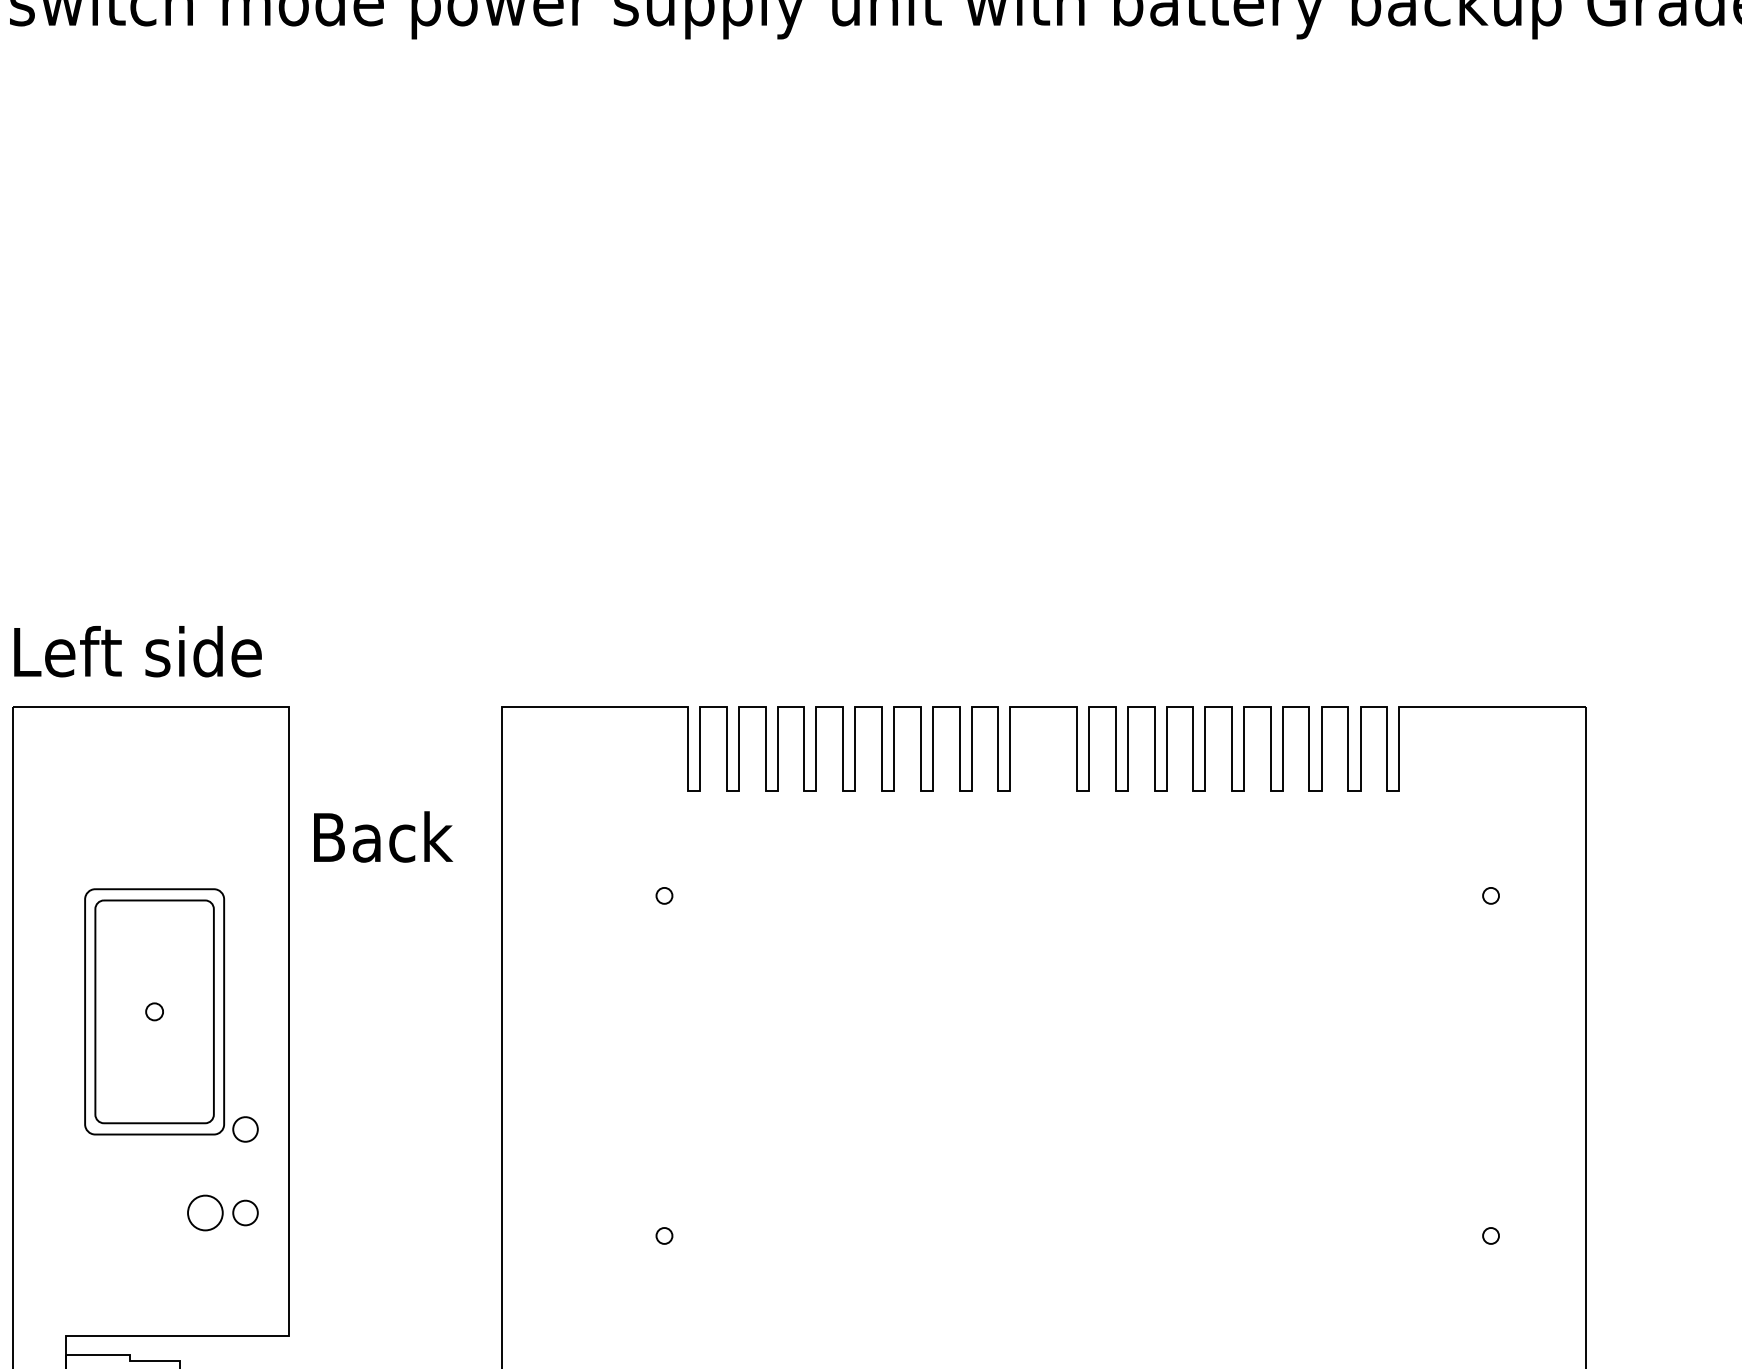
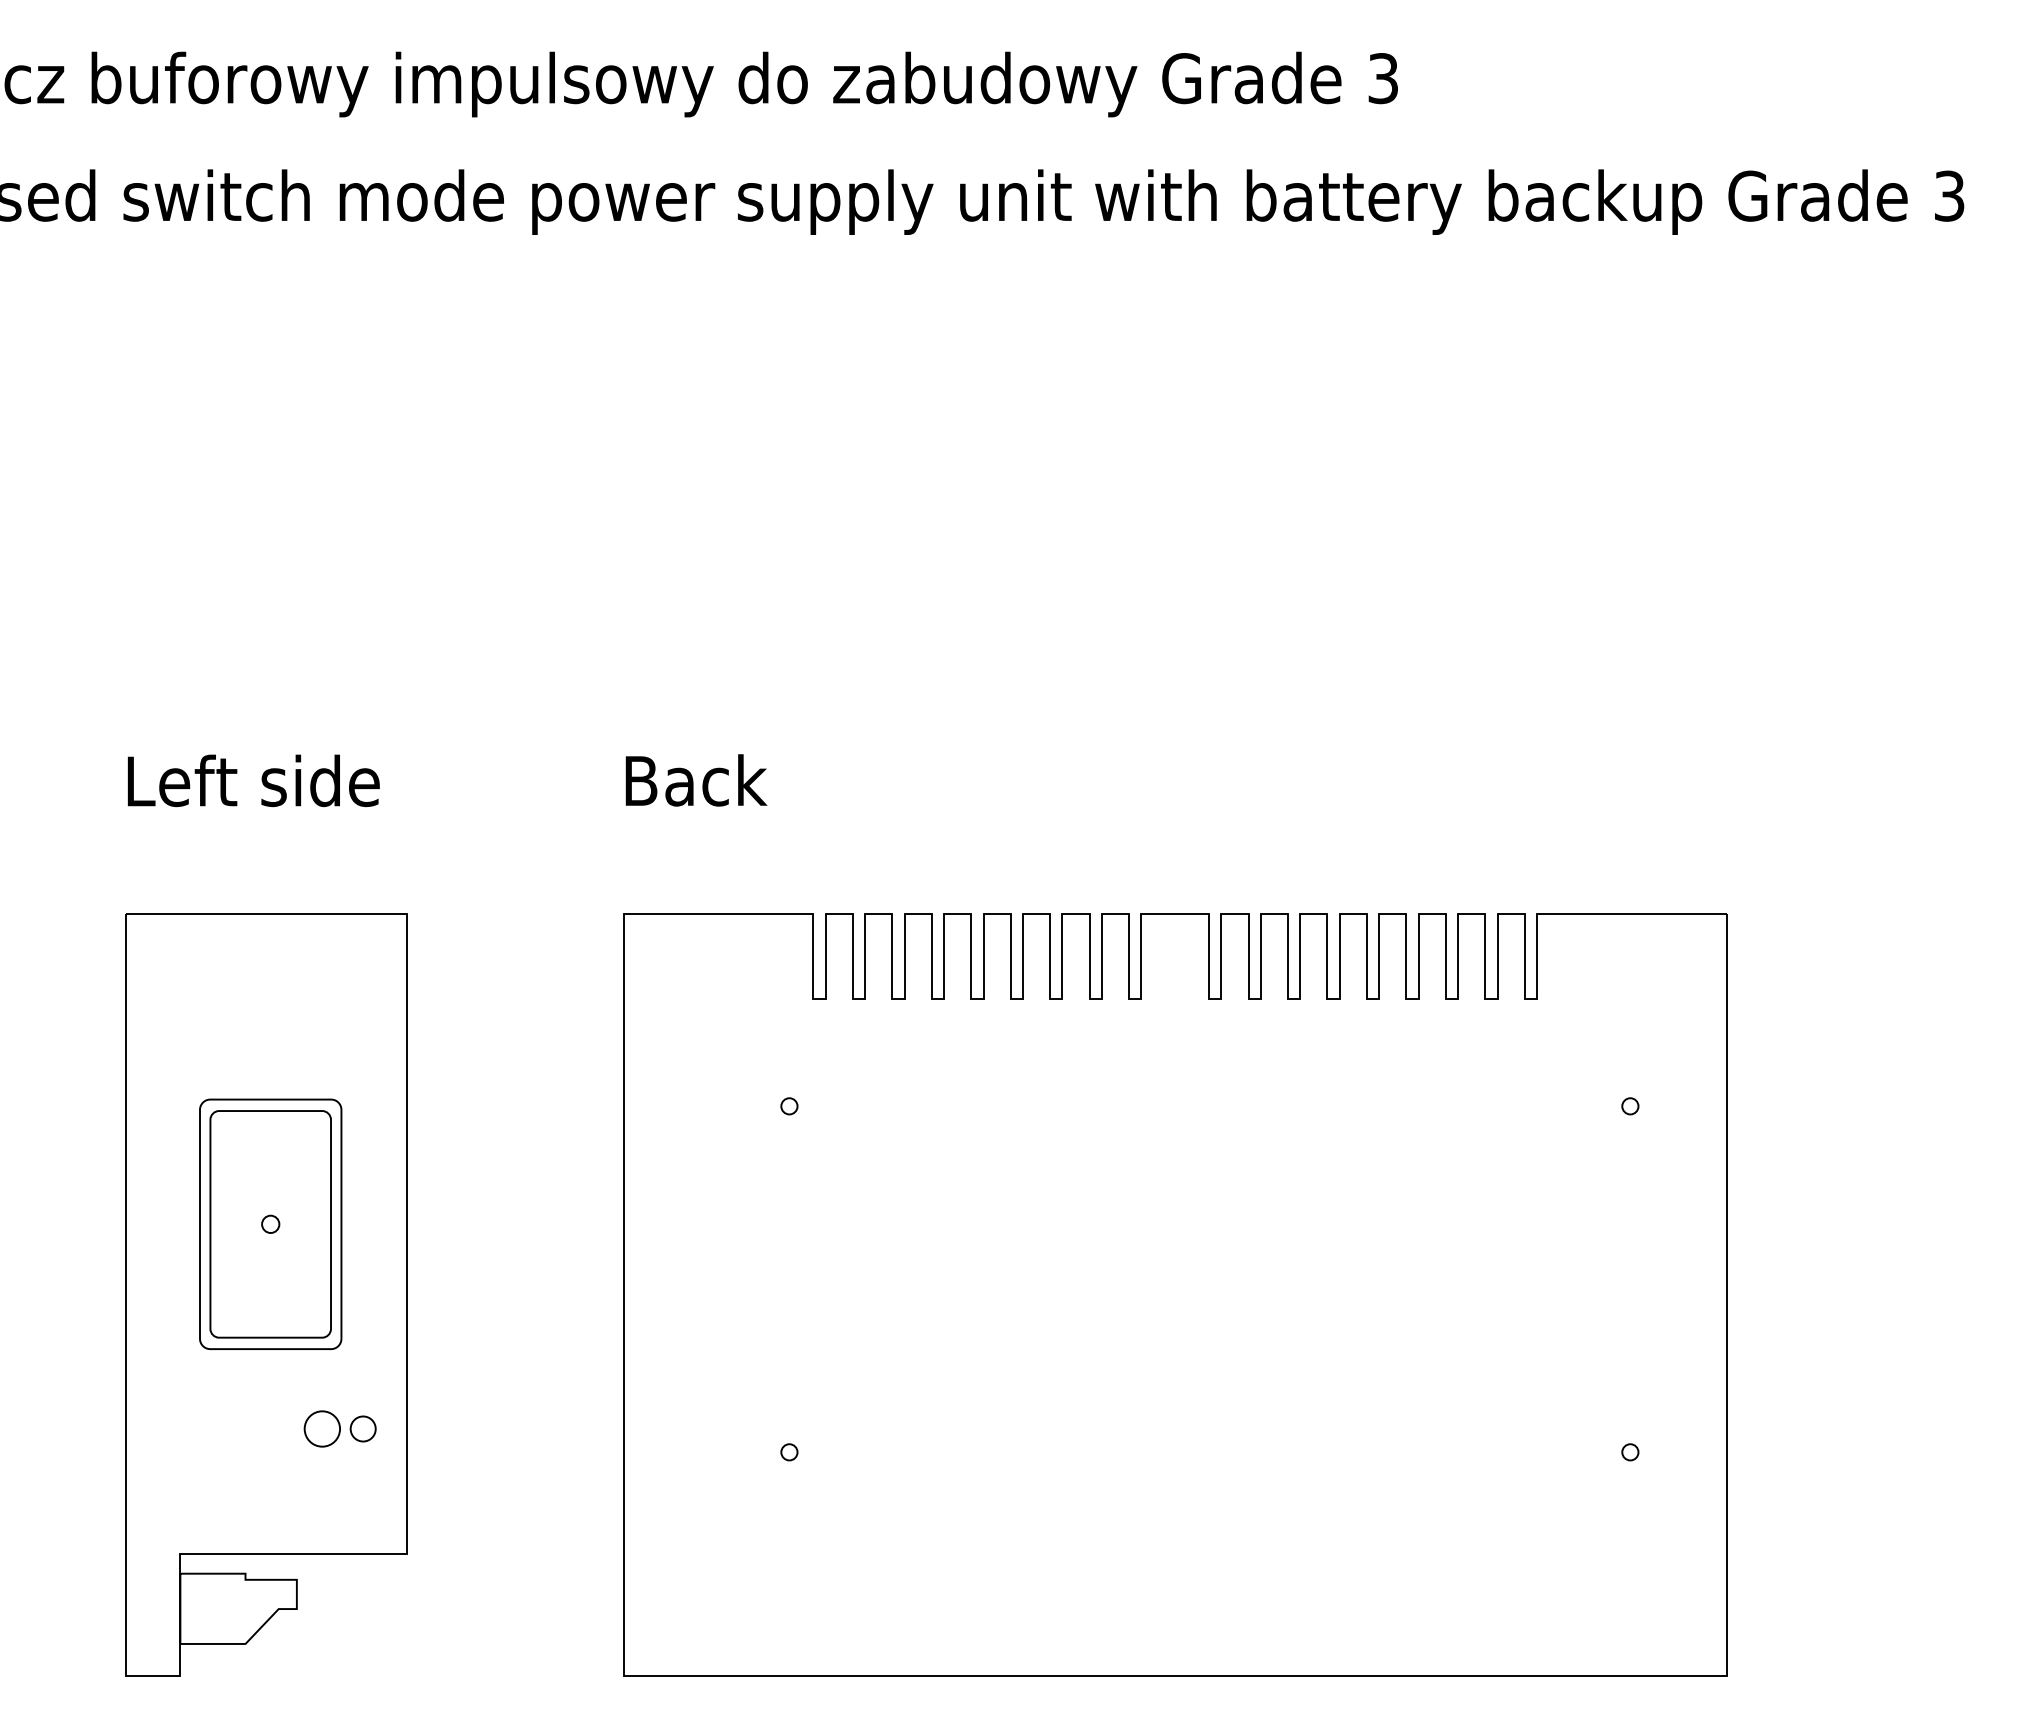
text: (137, 651) -> (253, 780), moved
text: (383, 837) -> (696, 780), moved
curve: (235, 1126) -> (352, 1340), removed

